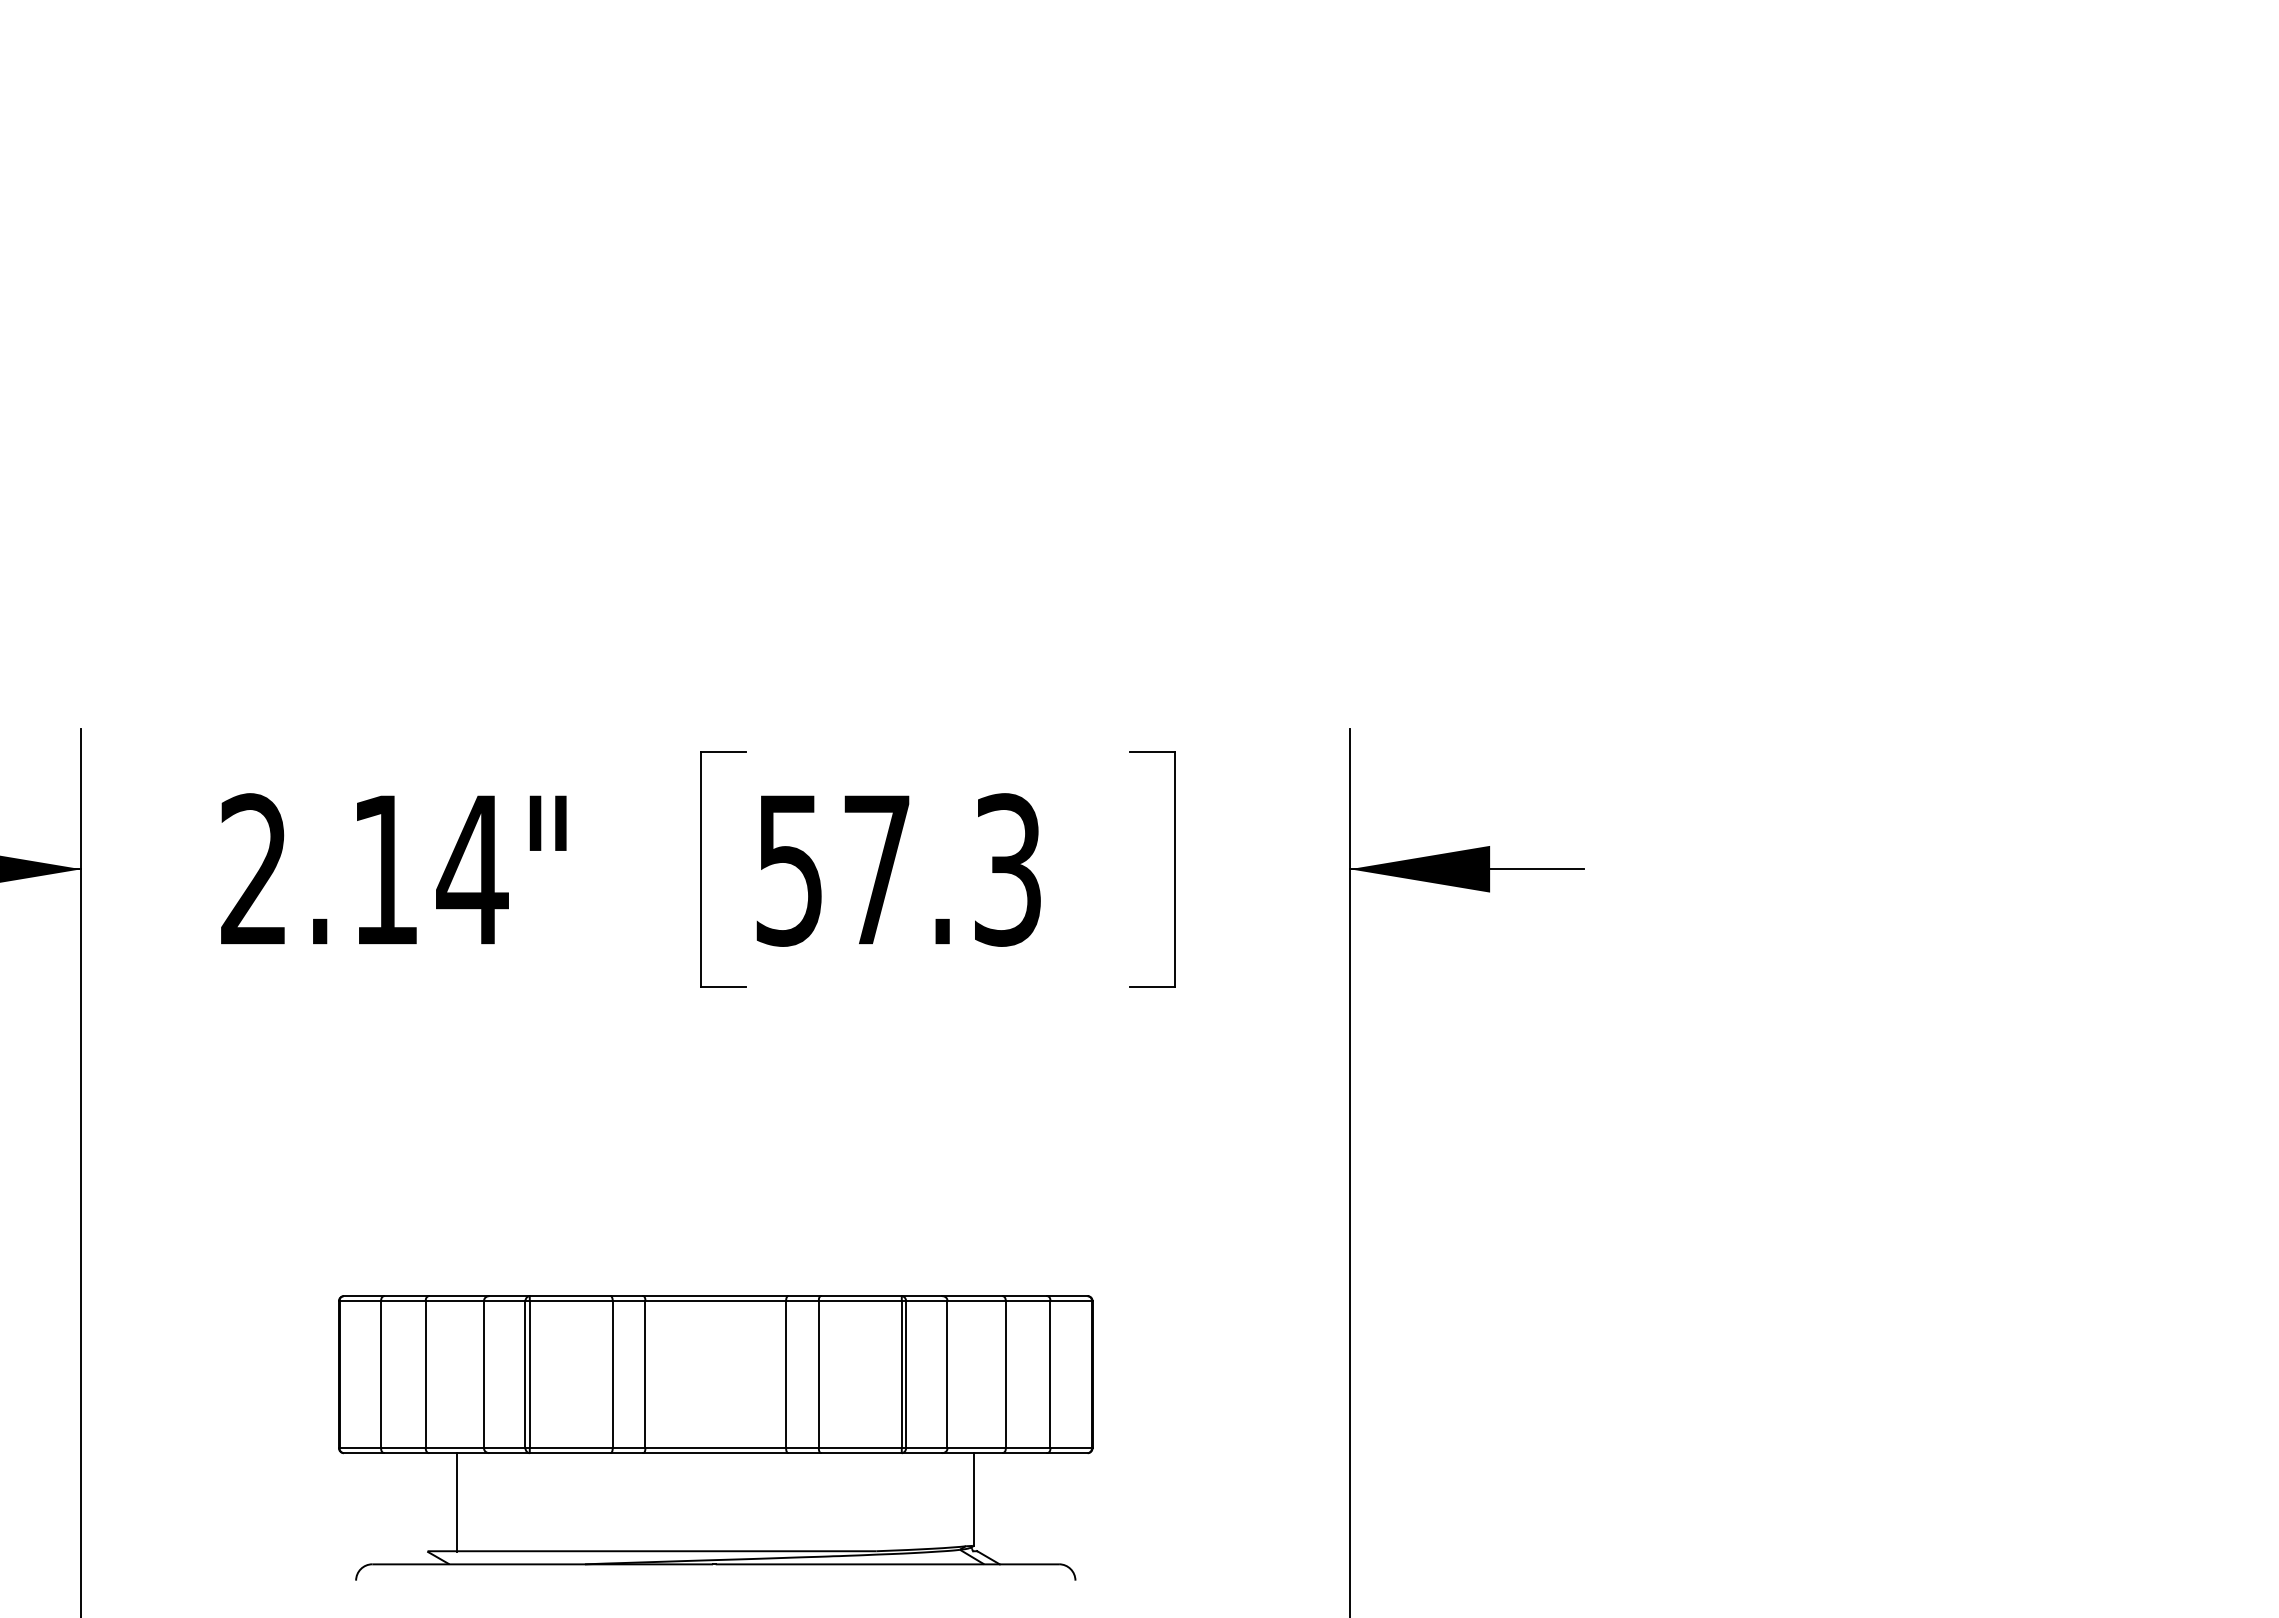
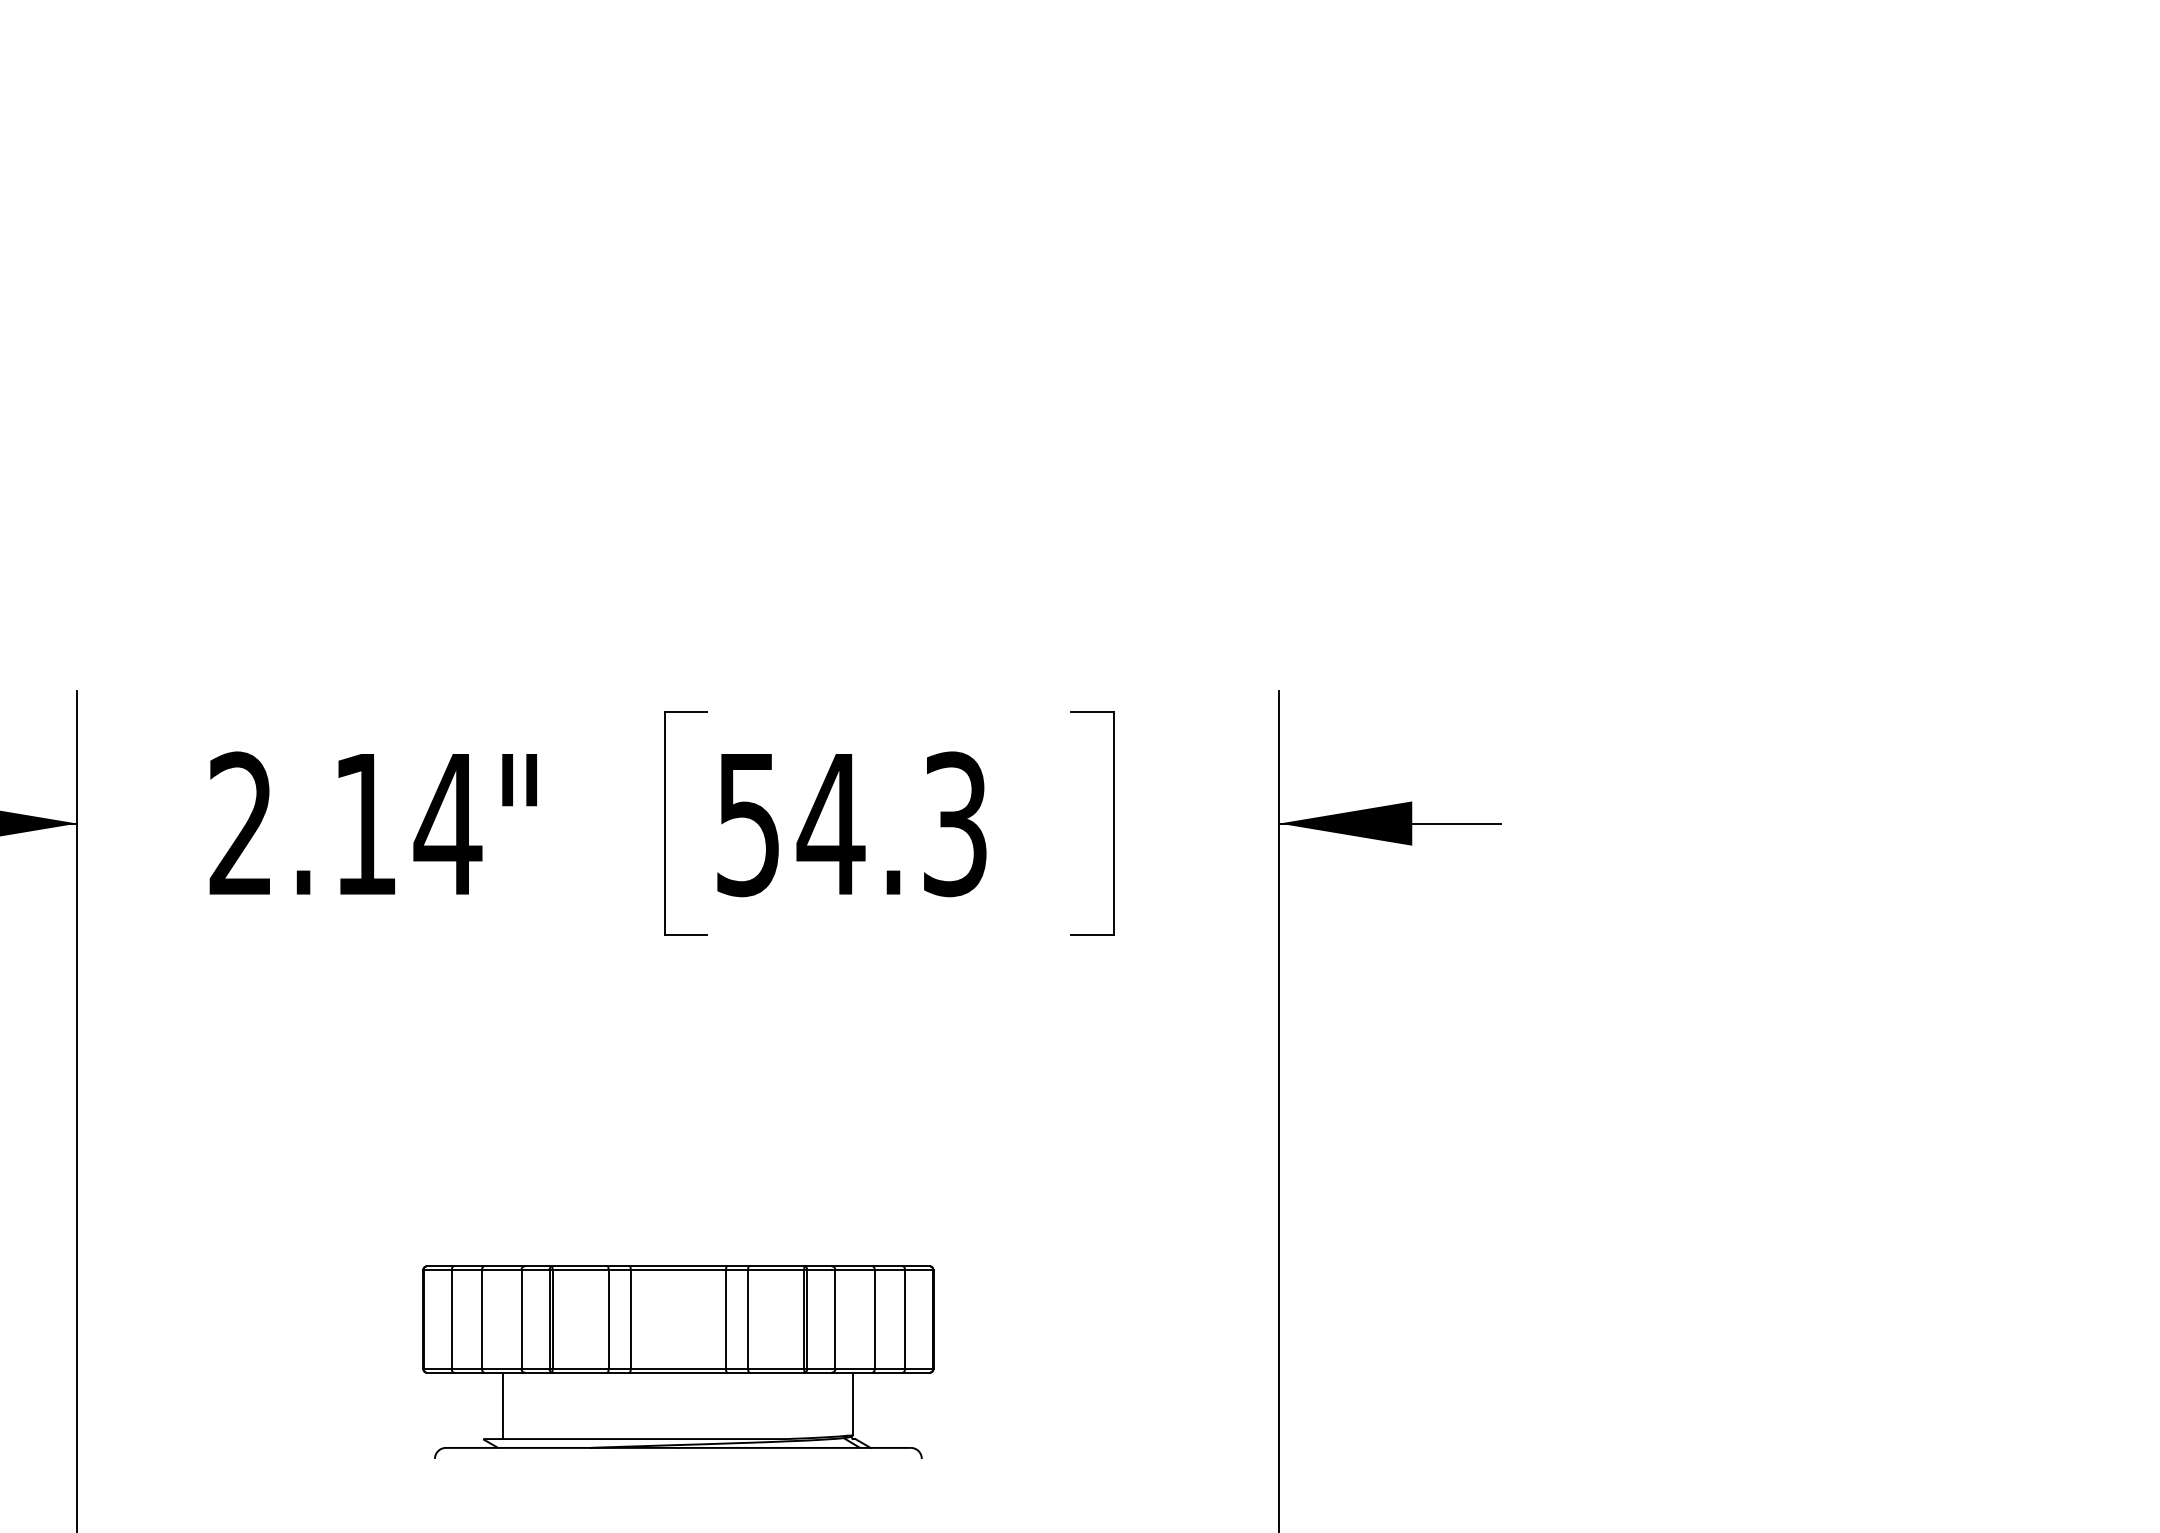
text: (876, 869) -> (830, 823), 57.3 -> 54.3
part: (715, 1437) -> (678, 1362), size x0.71

